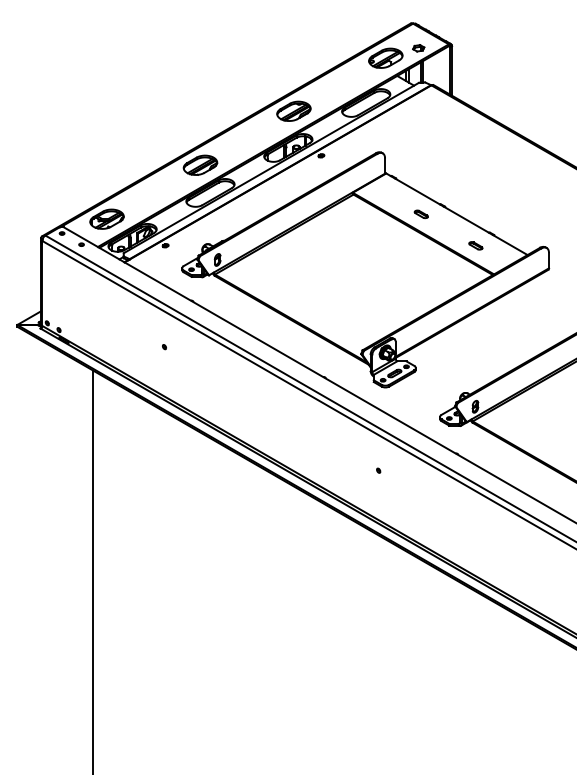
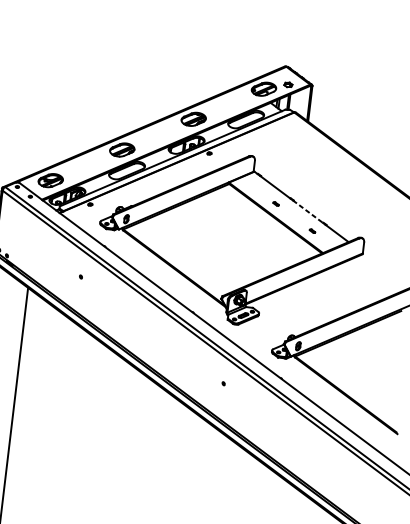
part: (420, 214) -> (275, 203), size x0.6
line: (466, 220) -> (307, 212), solid -> dashed
part: (475, 245) -> (312, 230), size x0.6

